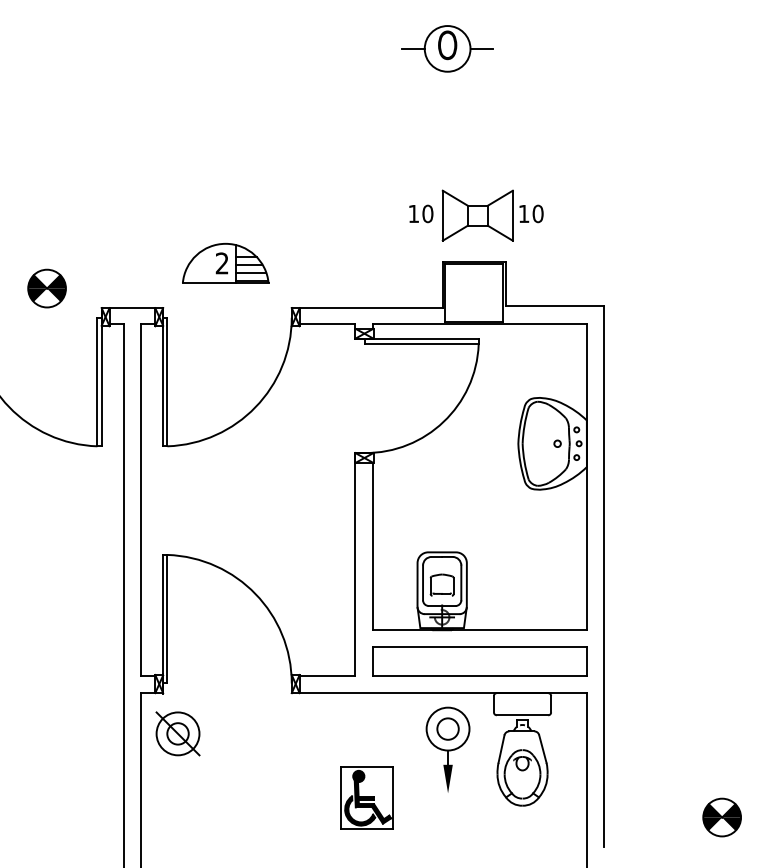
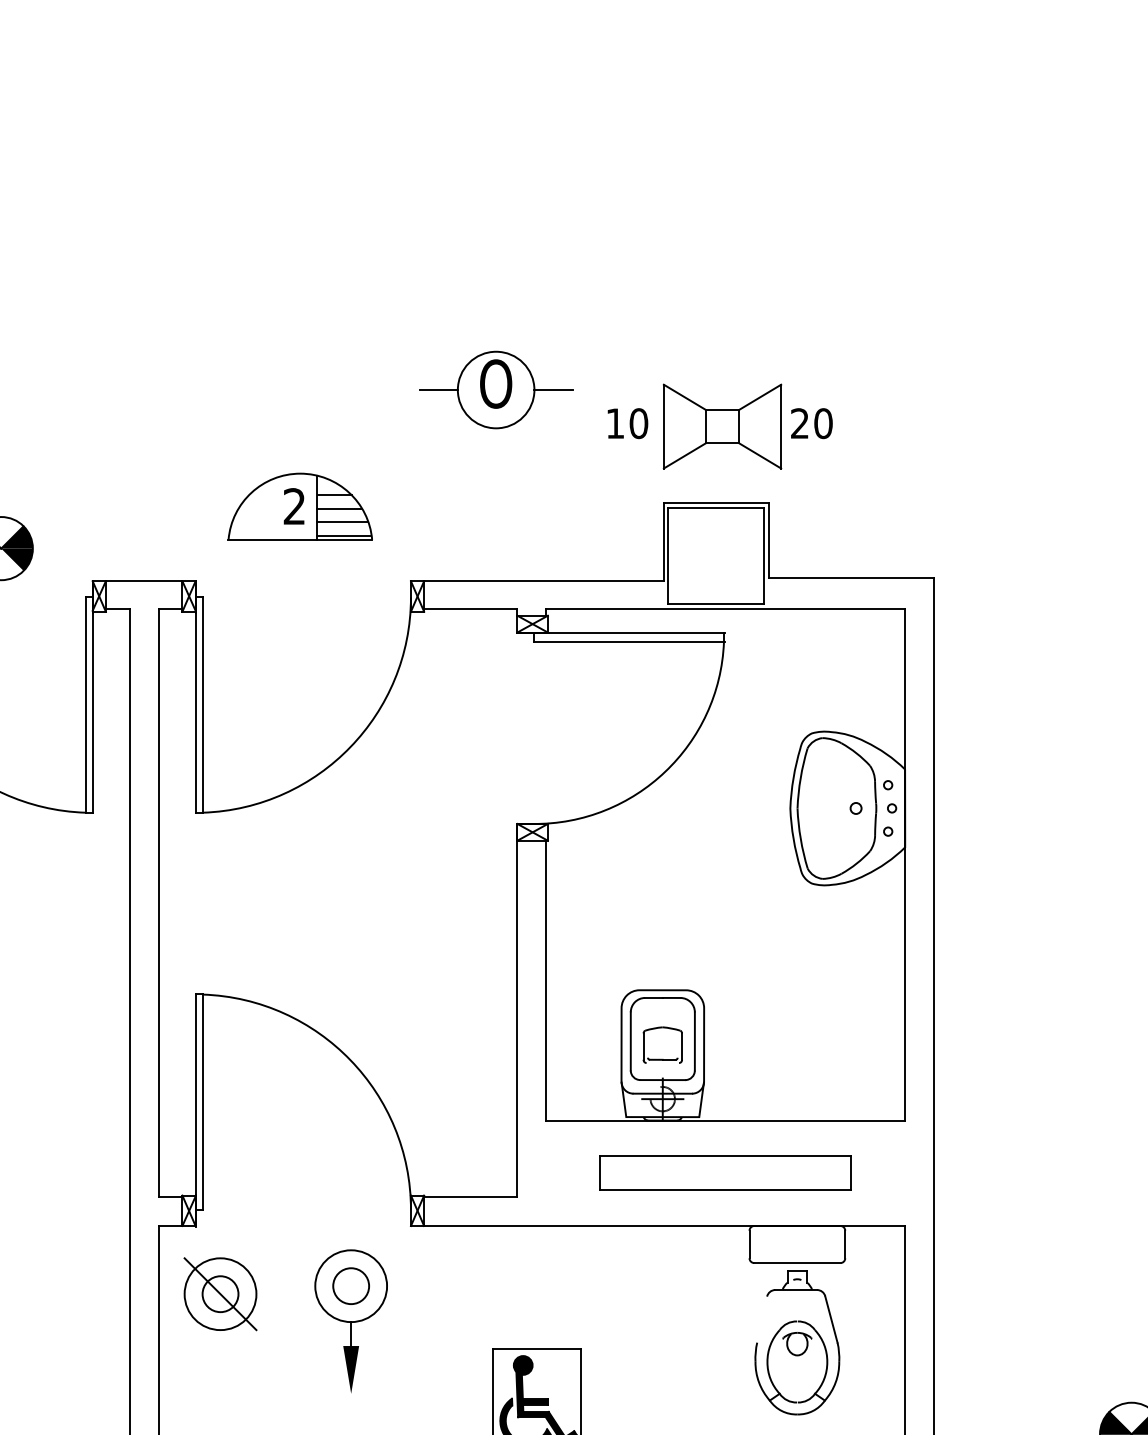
part: (447, 48) -> (495, 389), moved
text: (523, 213) -> (798, 422), 10 -> 20
part: (479, 661) -> (725, 1173), size x0.7
line: (501, 748) -> (762, 1318), removed
part: (447, 749) -> (350, 1320), moved

